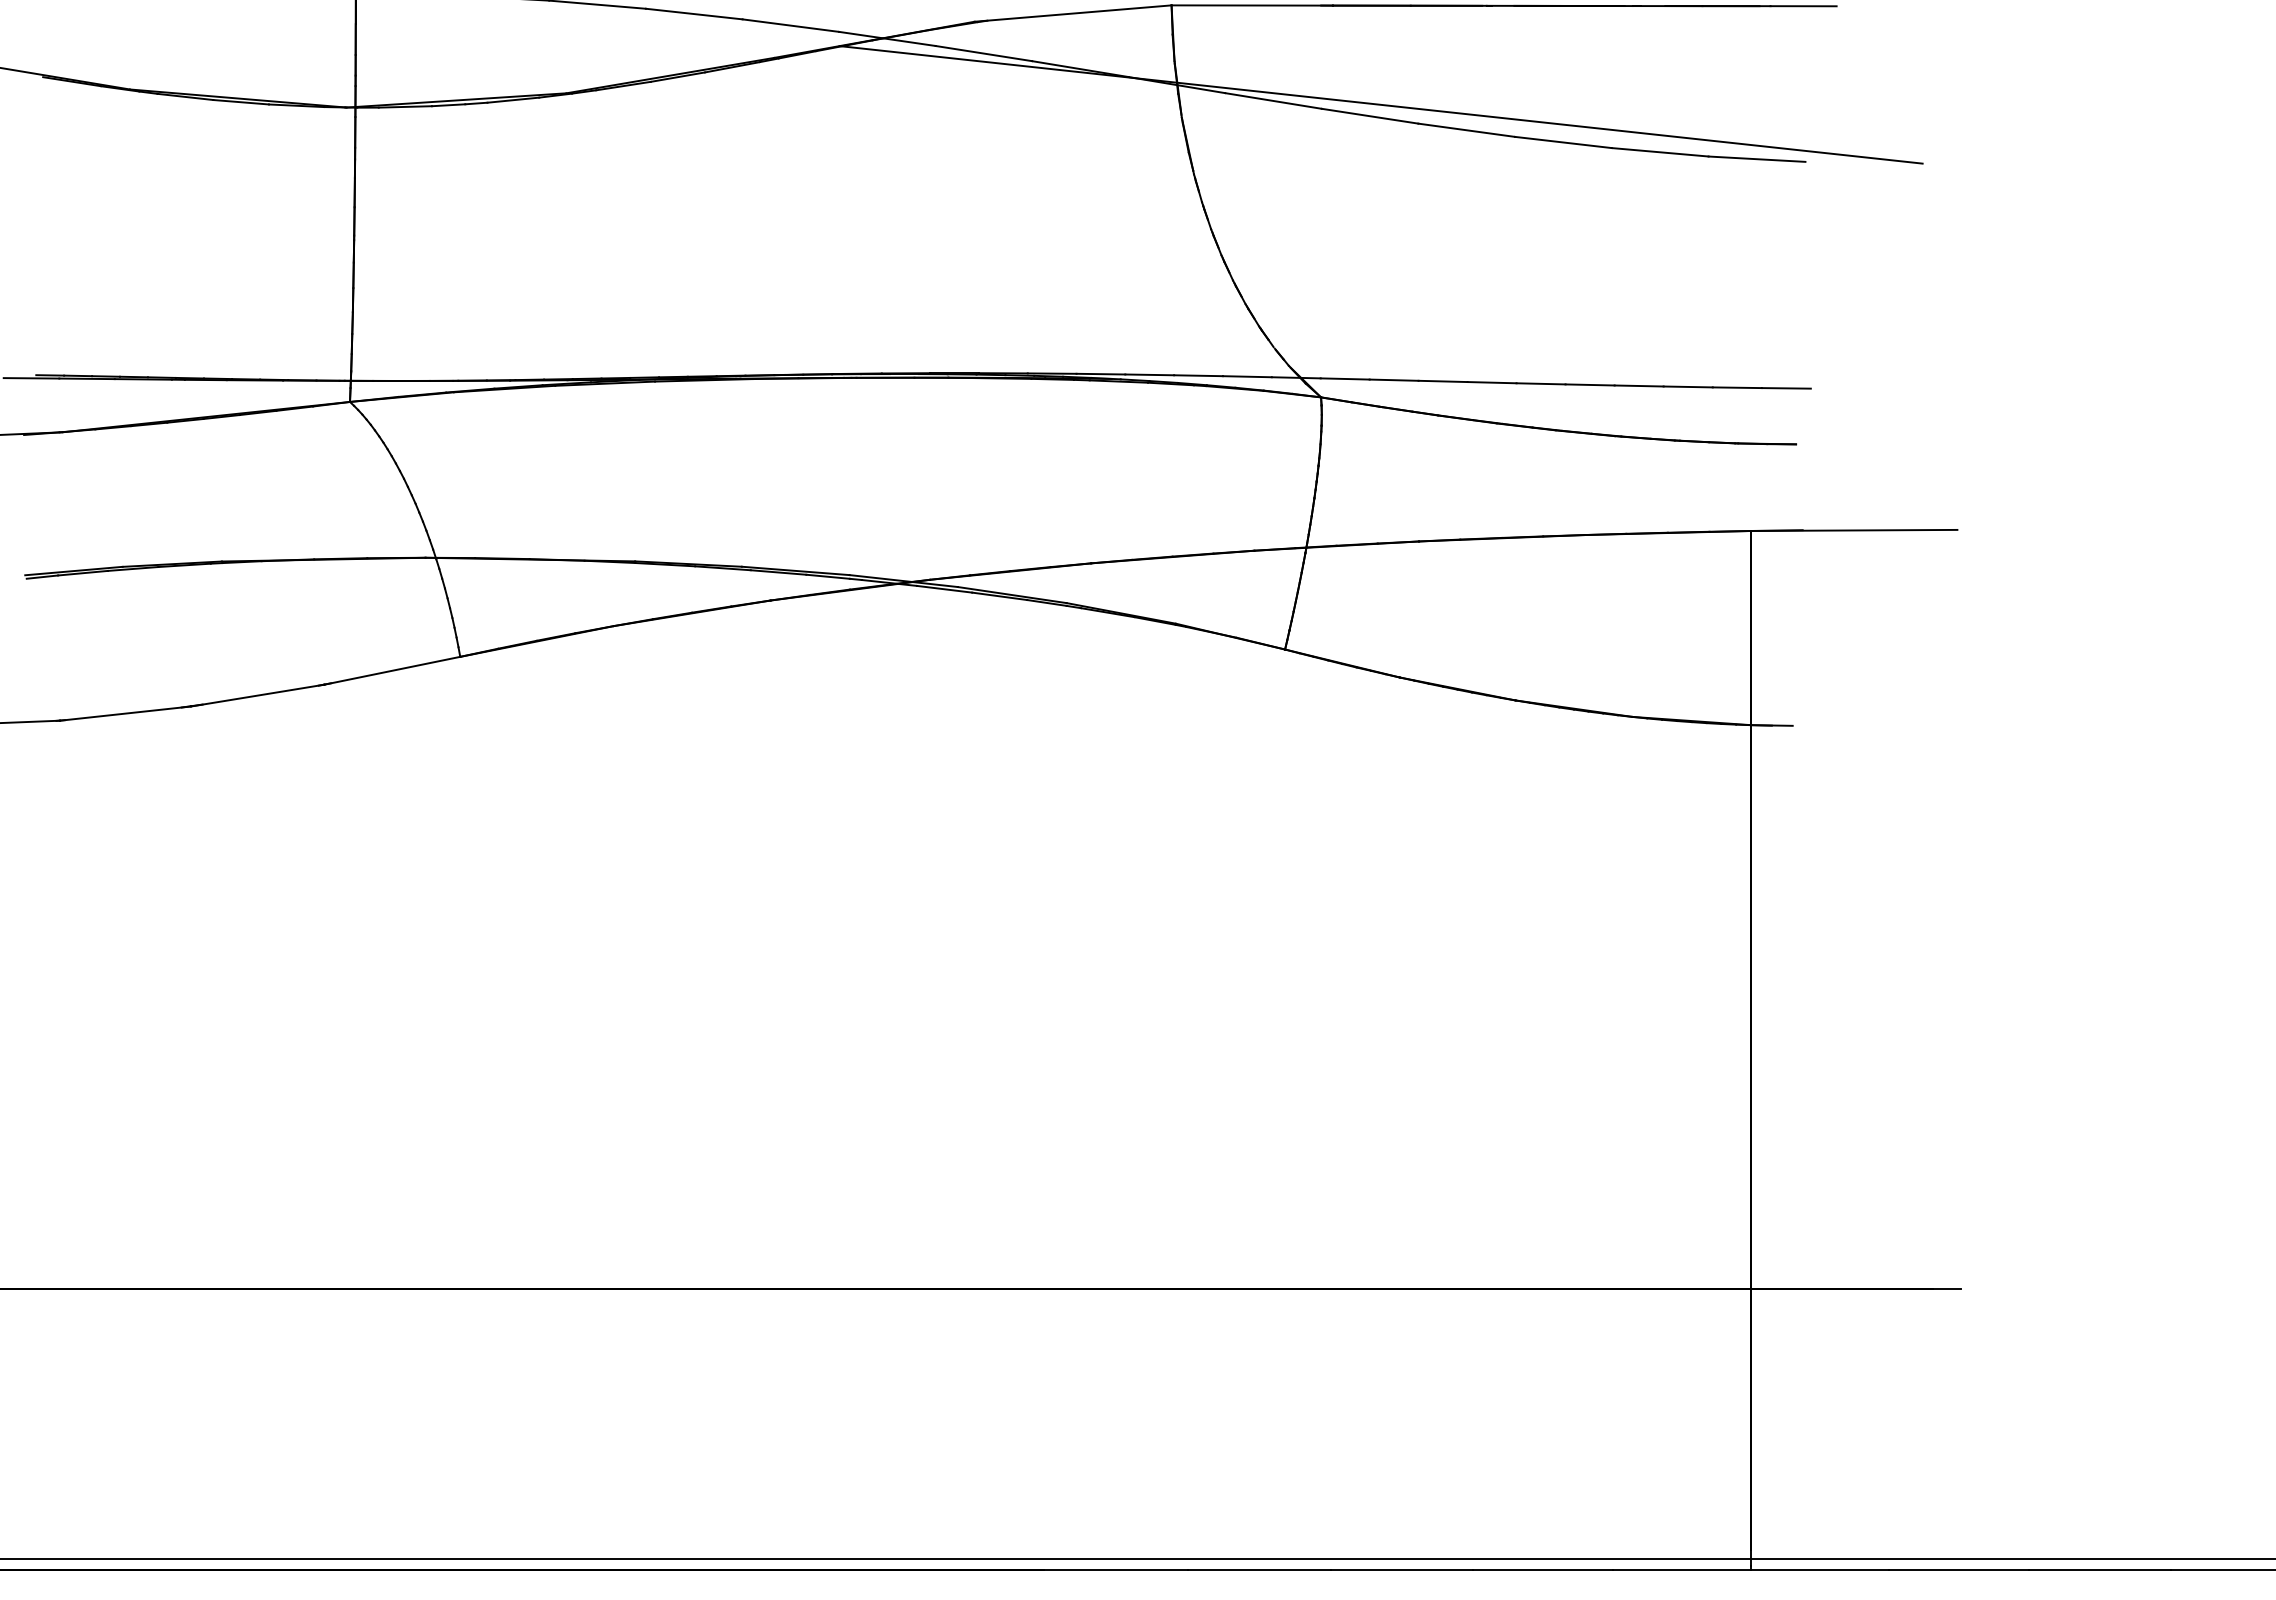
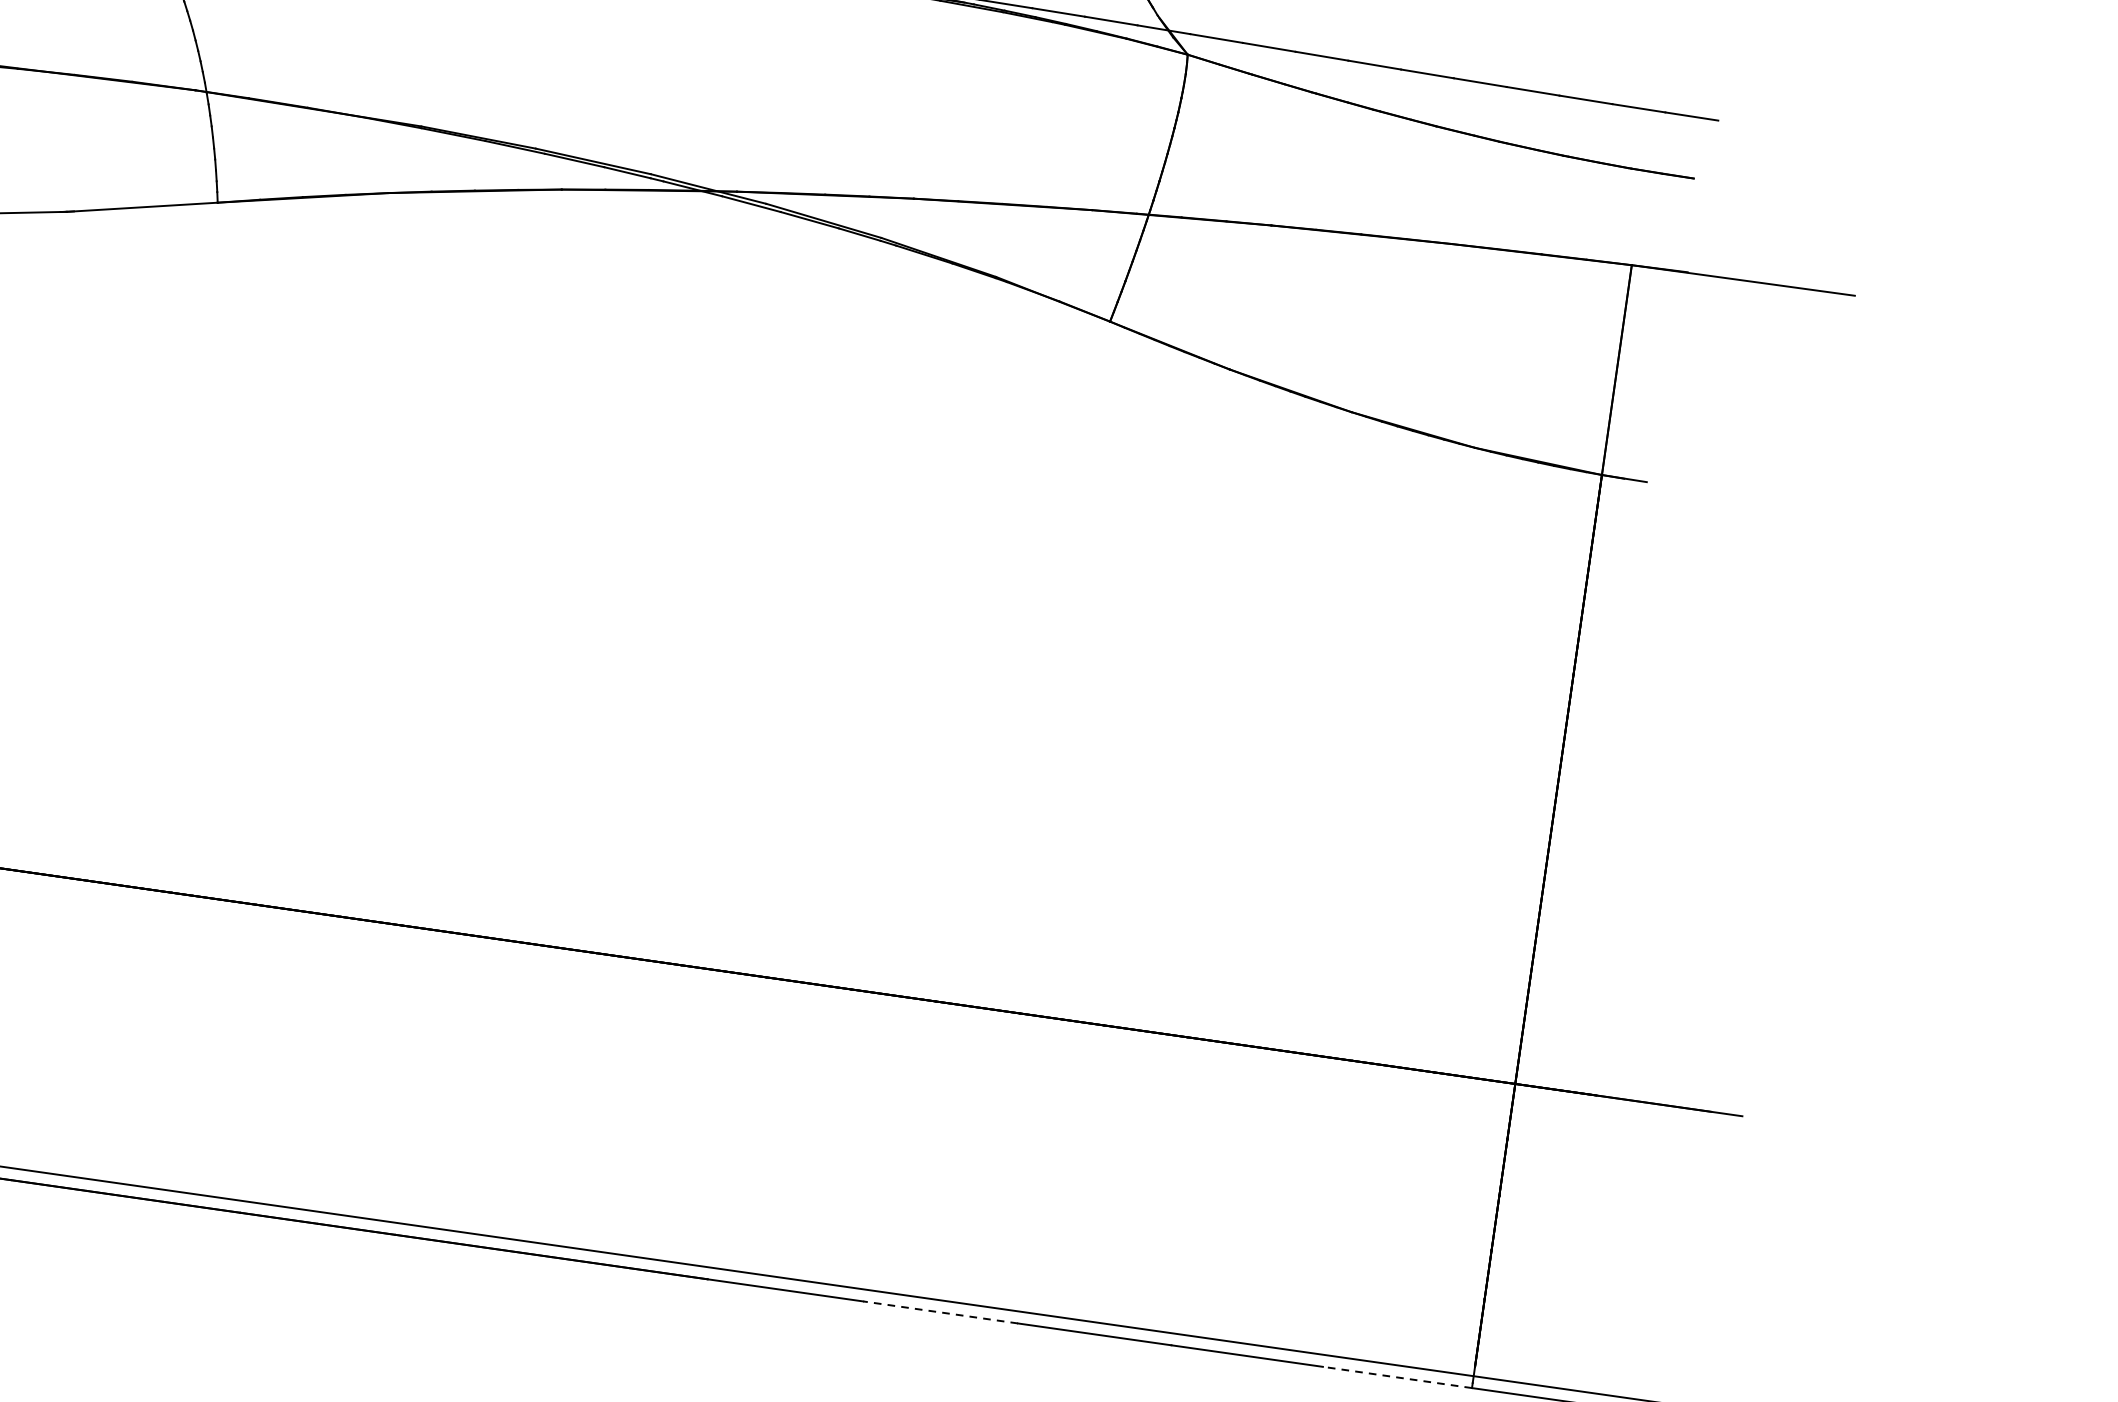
line: (1259, 1570) -> (940, 1312), solid -> dashed
line: (1682, 1570) -> (1397, 1377), solid -> dashed

